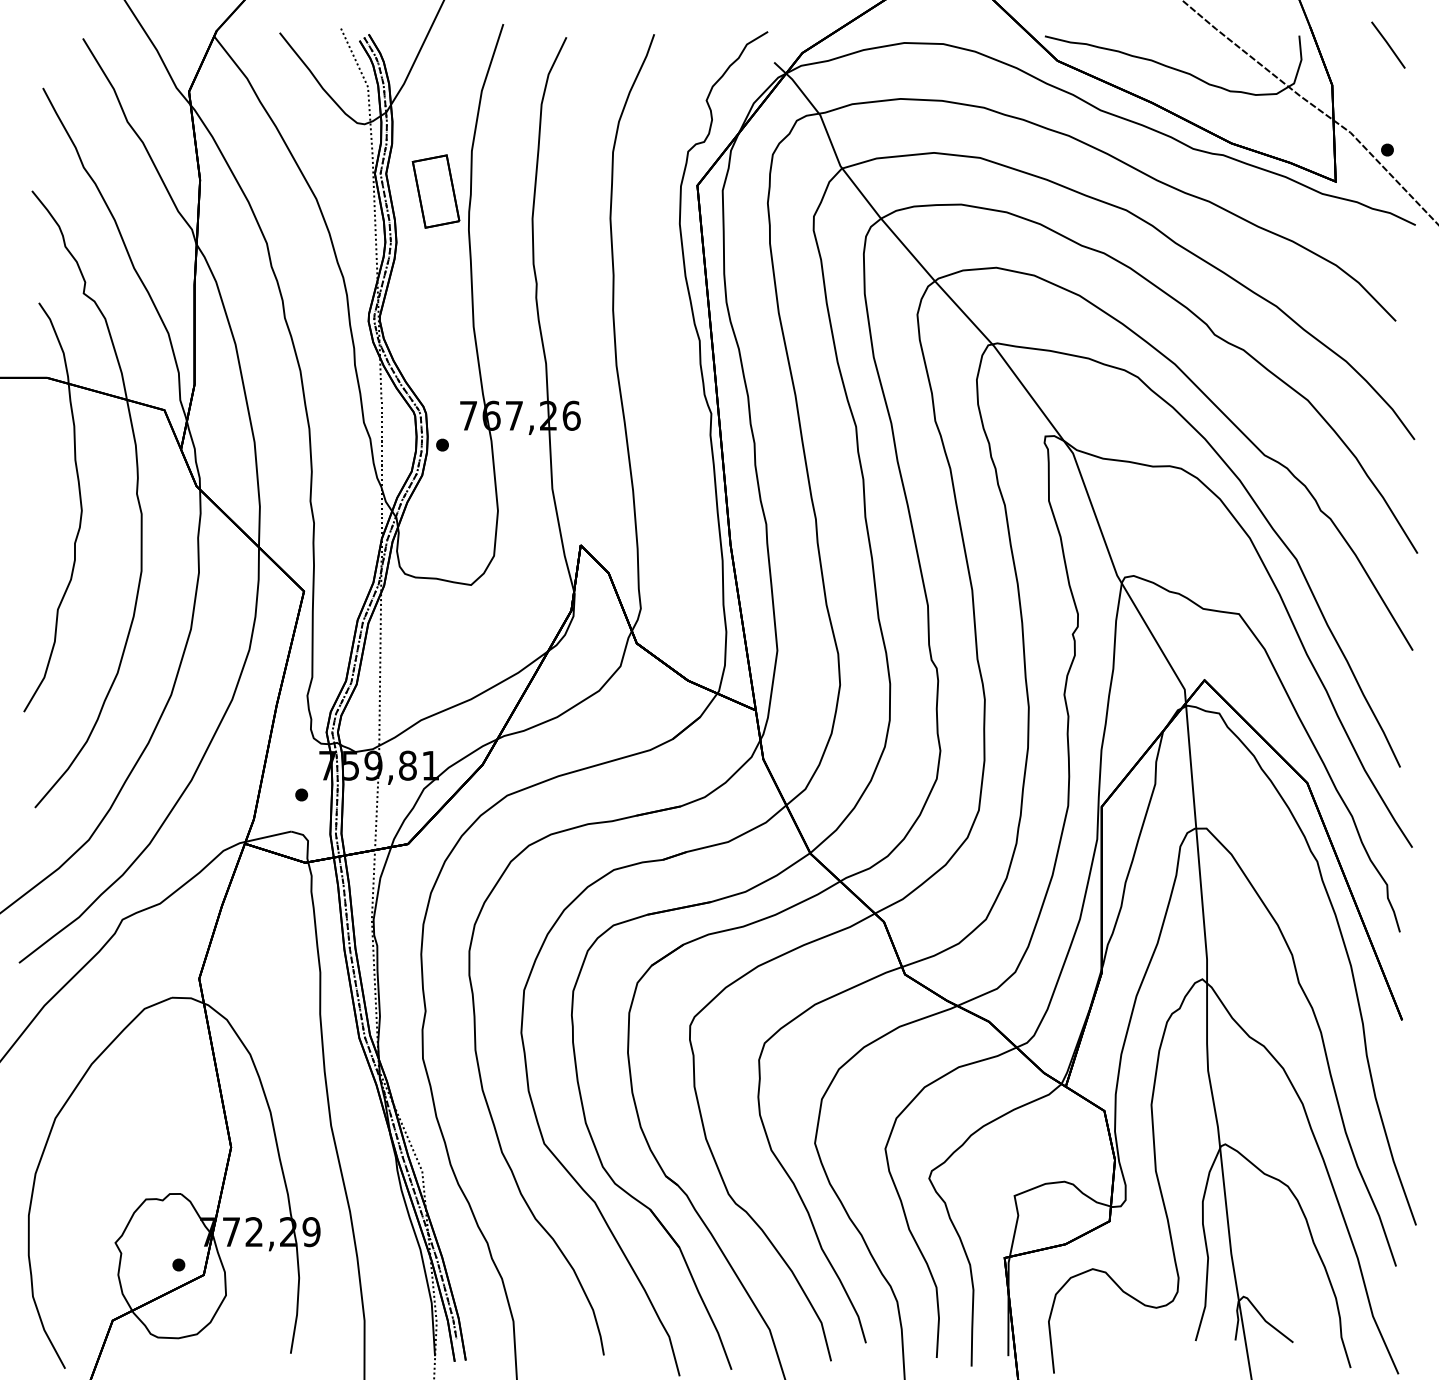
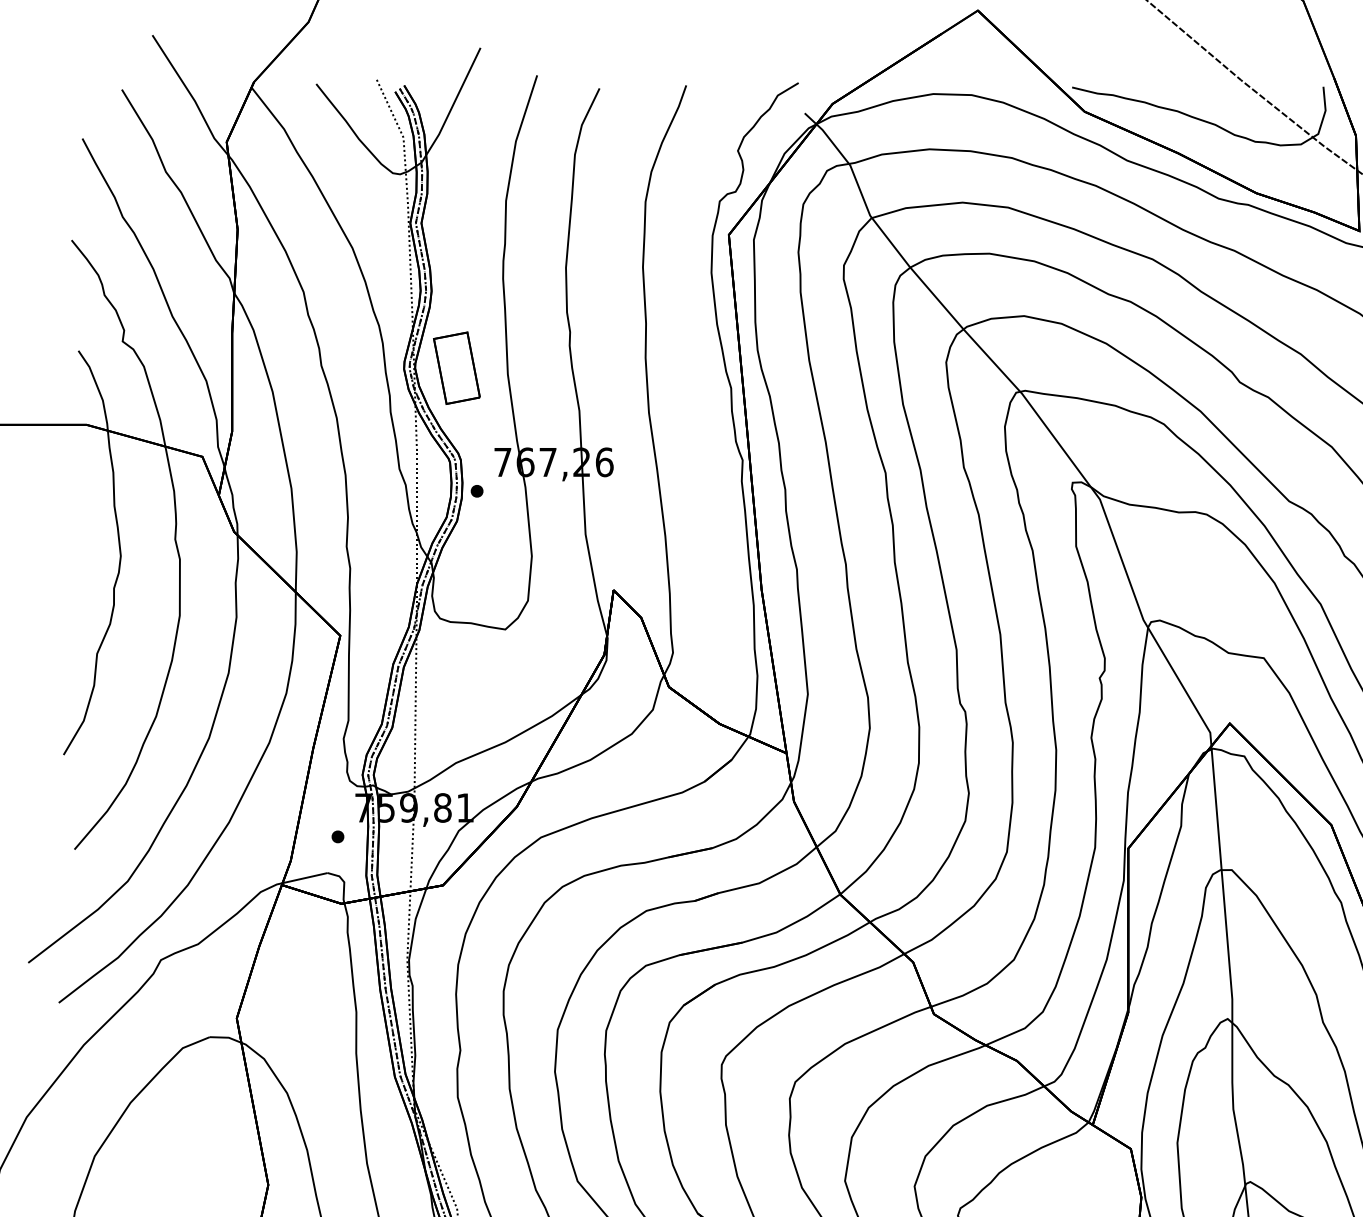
part: (435, 191) -> (456, 368), moved

